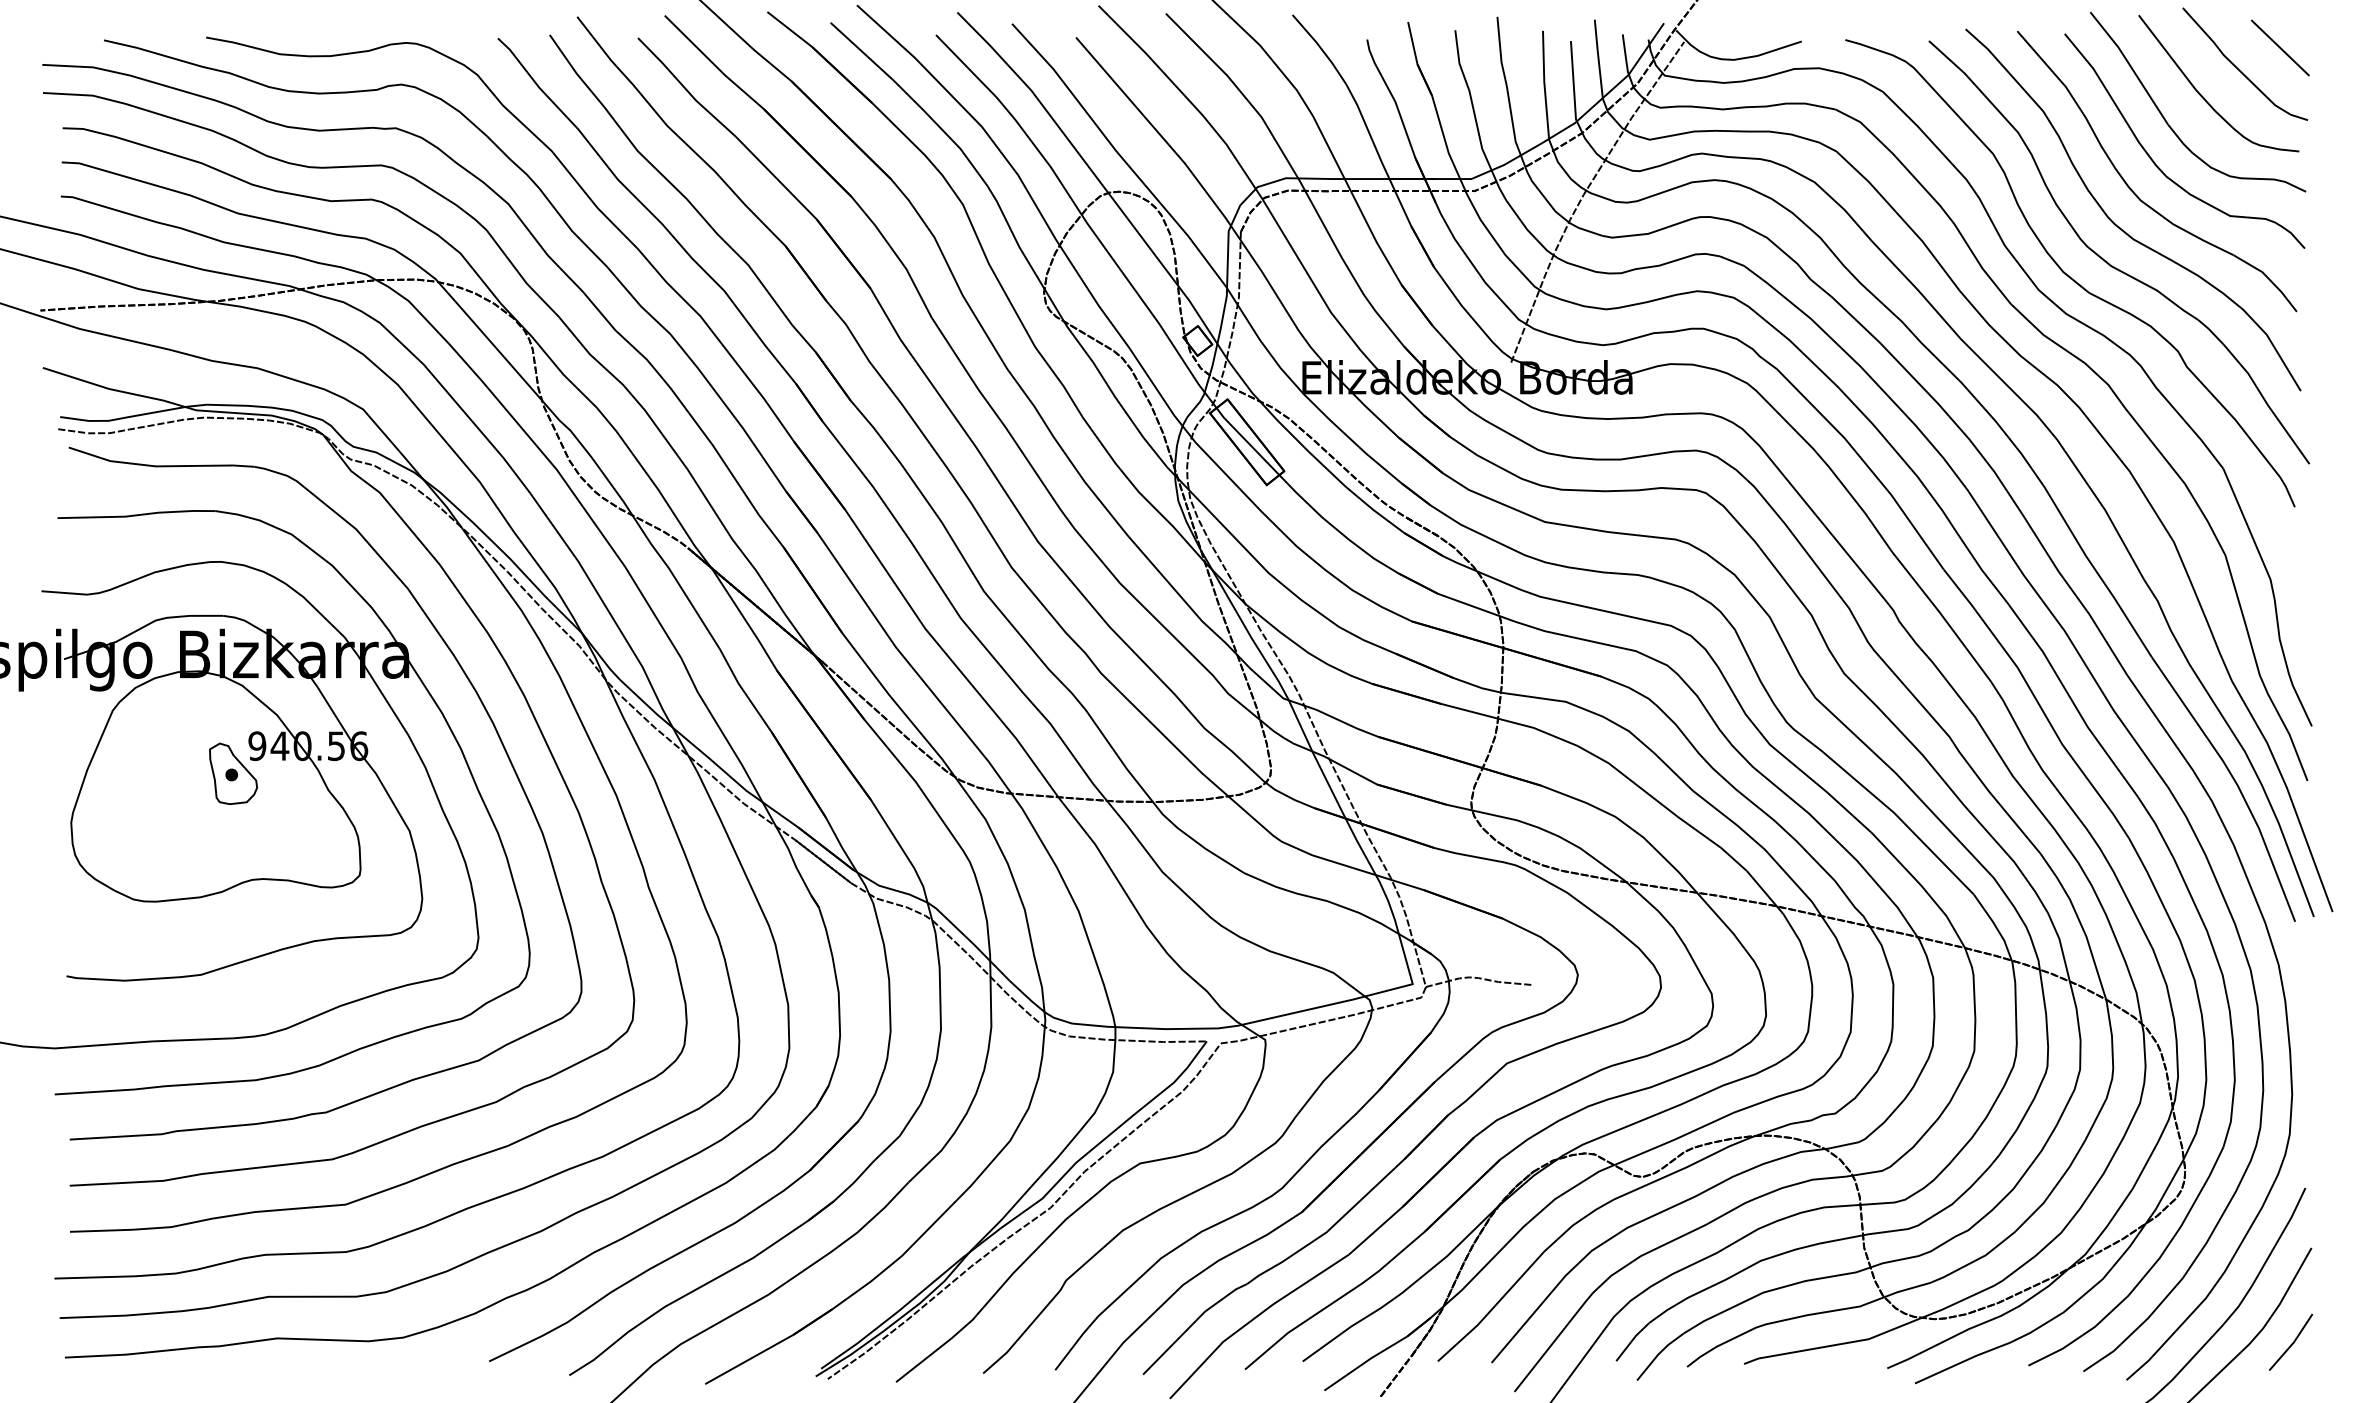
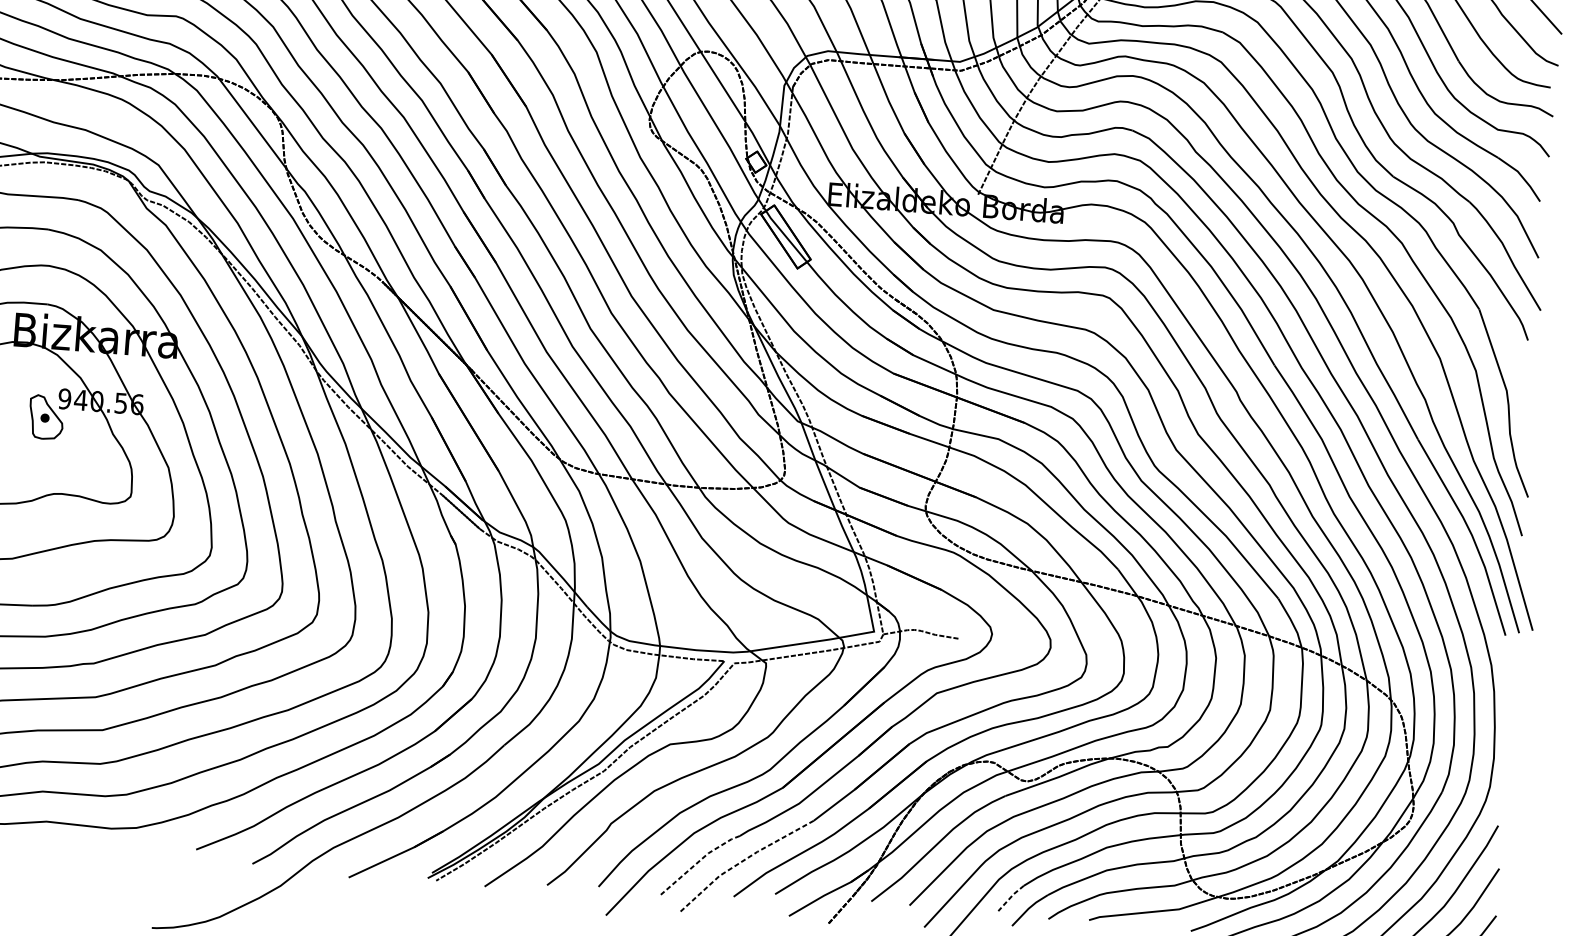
line: (1252, 1319) -> (741, 861), solid -> dashed
line: (1192, 1324) -> (698, 861), solid -> dashed
line: (1631, 1341) -> (1010, 897), solid -> dashed

